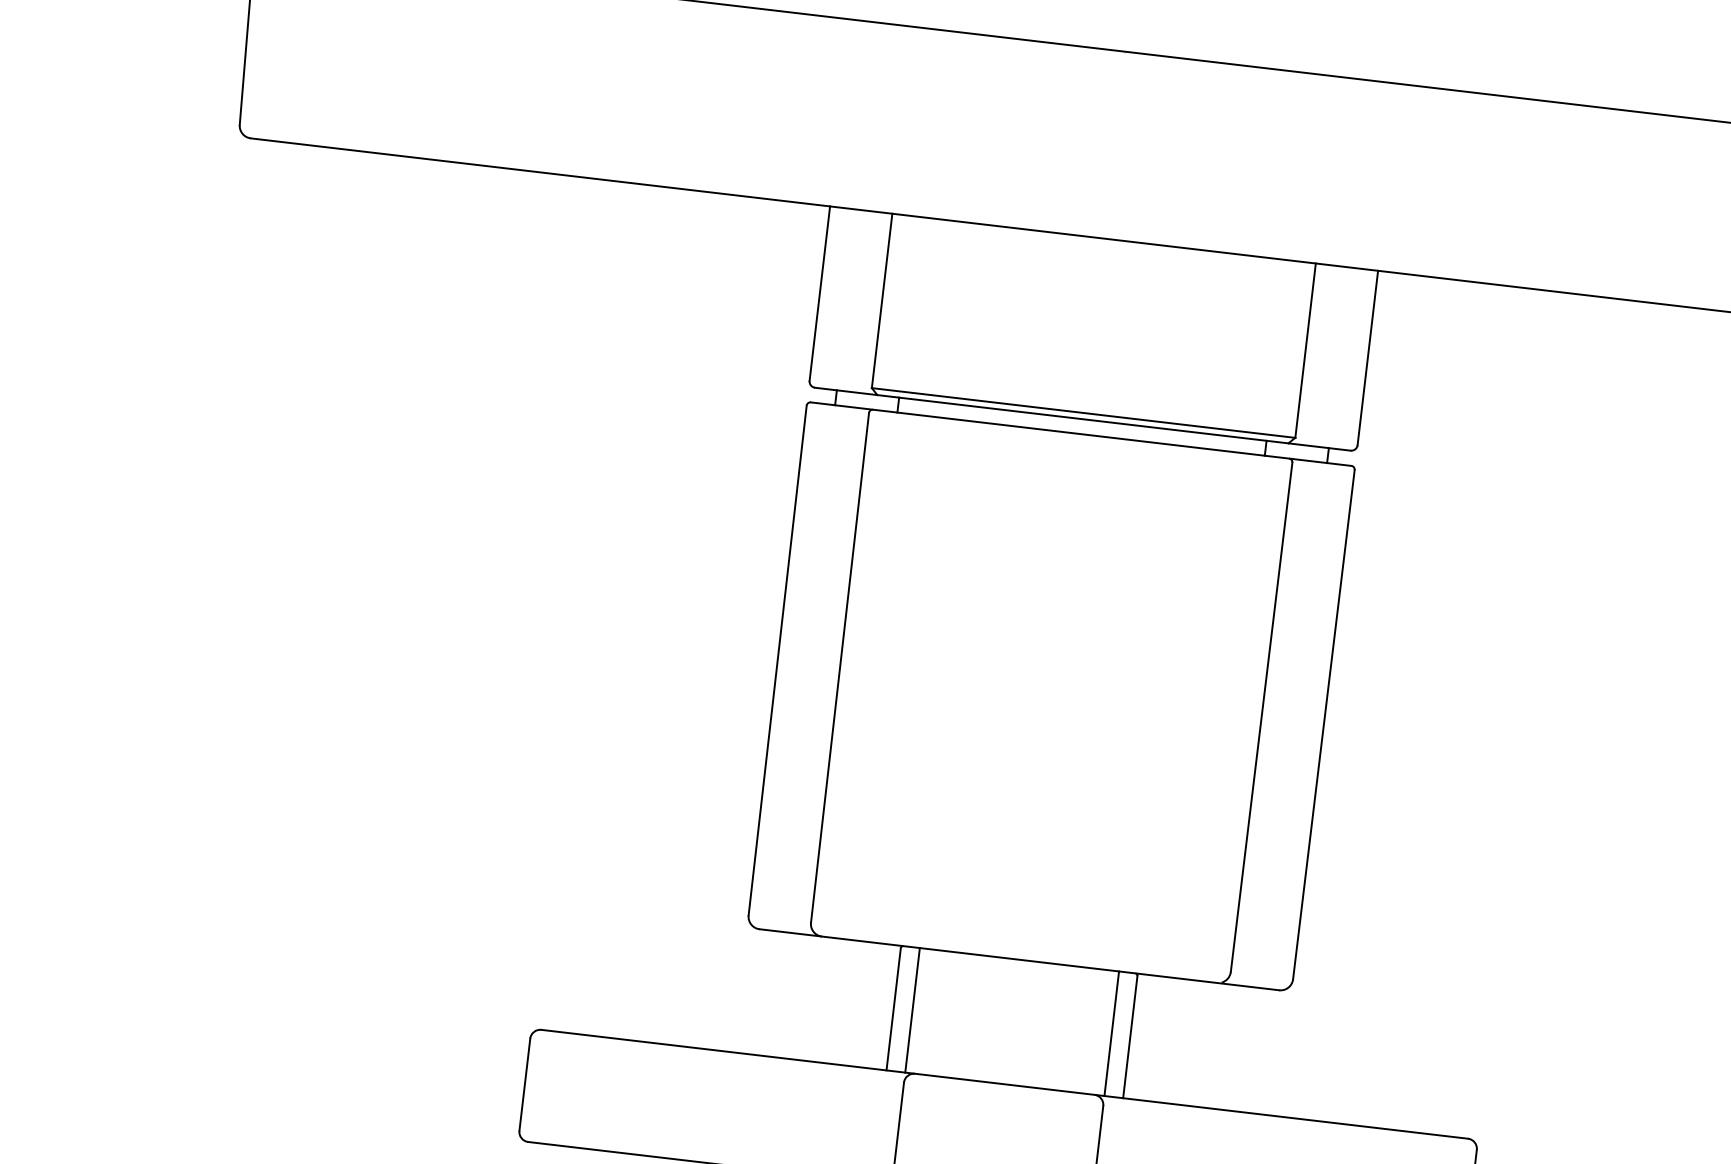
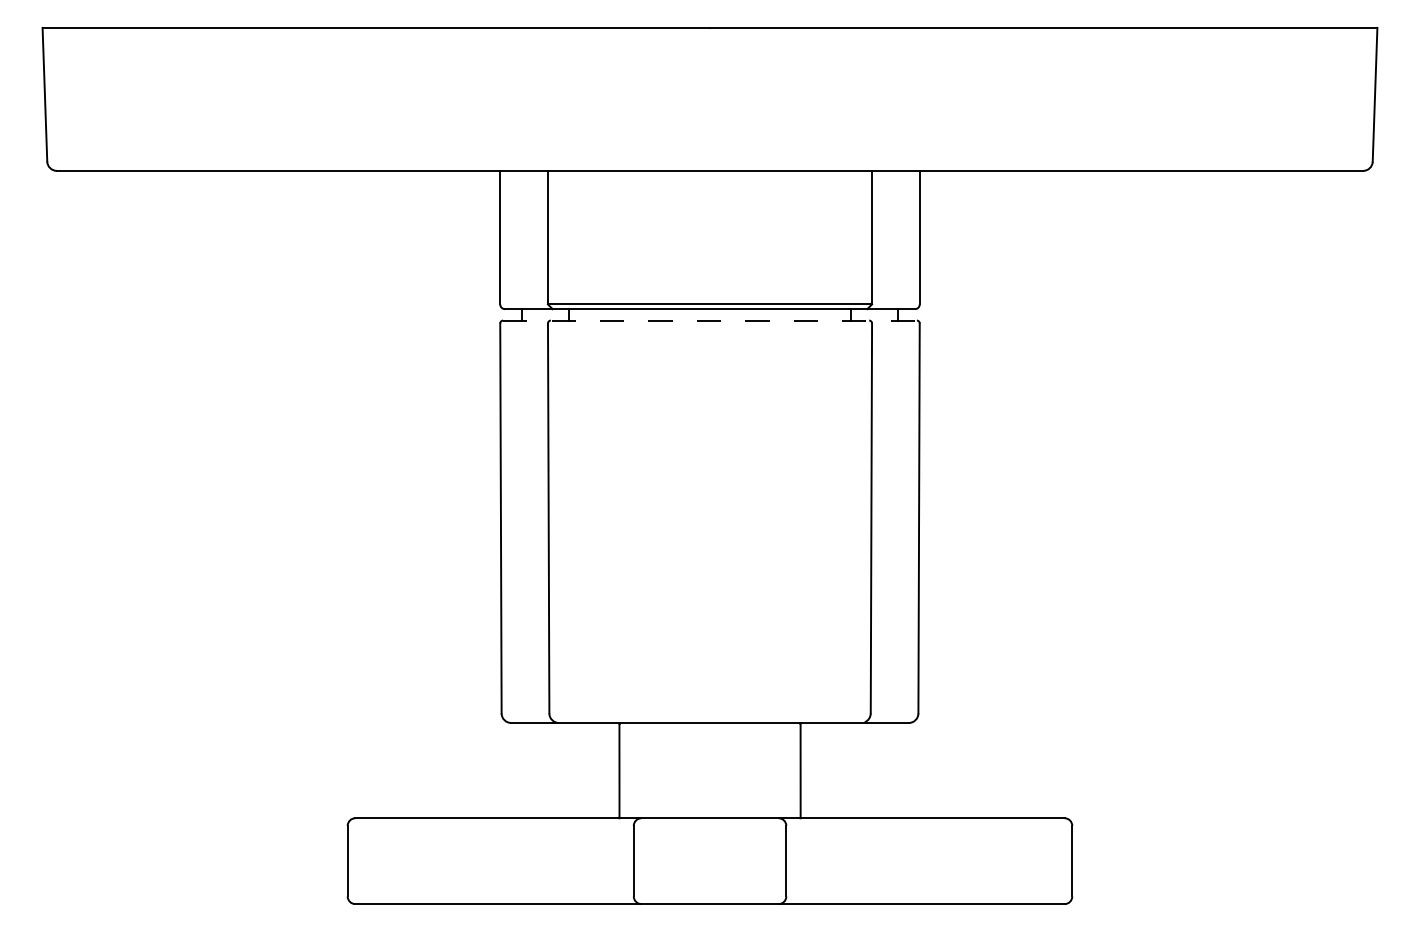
line: (1081, 434) -> (710, 320), solid -> dashed
line: (912, 1010) -> (633, 770), removed
line: (1112, 1033) -> (786, 770), removed

